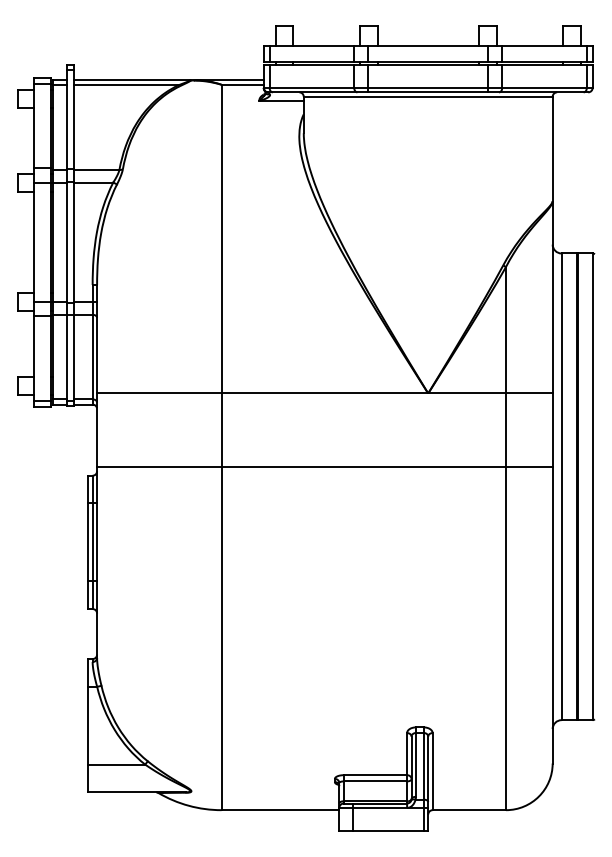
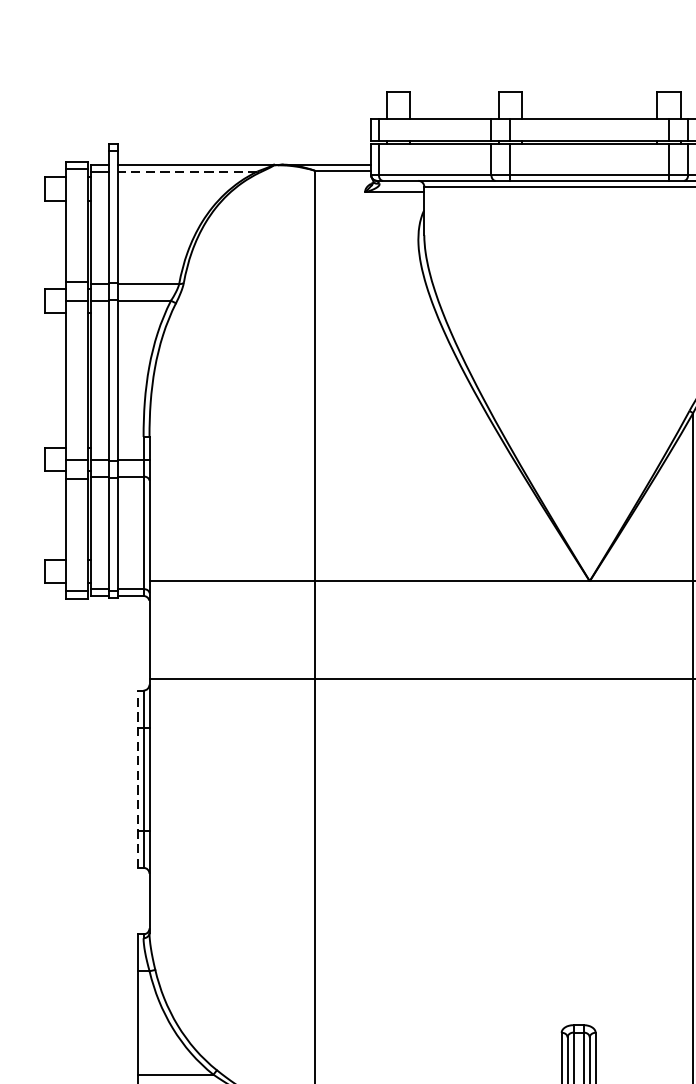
line: (125, 85) -> (187, 171), solid -> dashed
line: (88, 542) -> (138, 779), solid -> dashed

